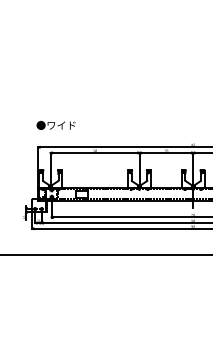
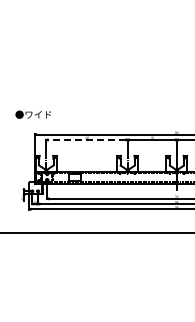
text: (55, 125) -> (32, 114), moved
line: (94, 152) -> (86, 139), solid -> dashed

